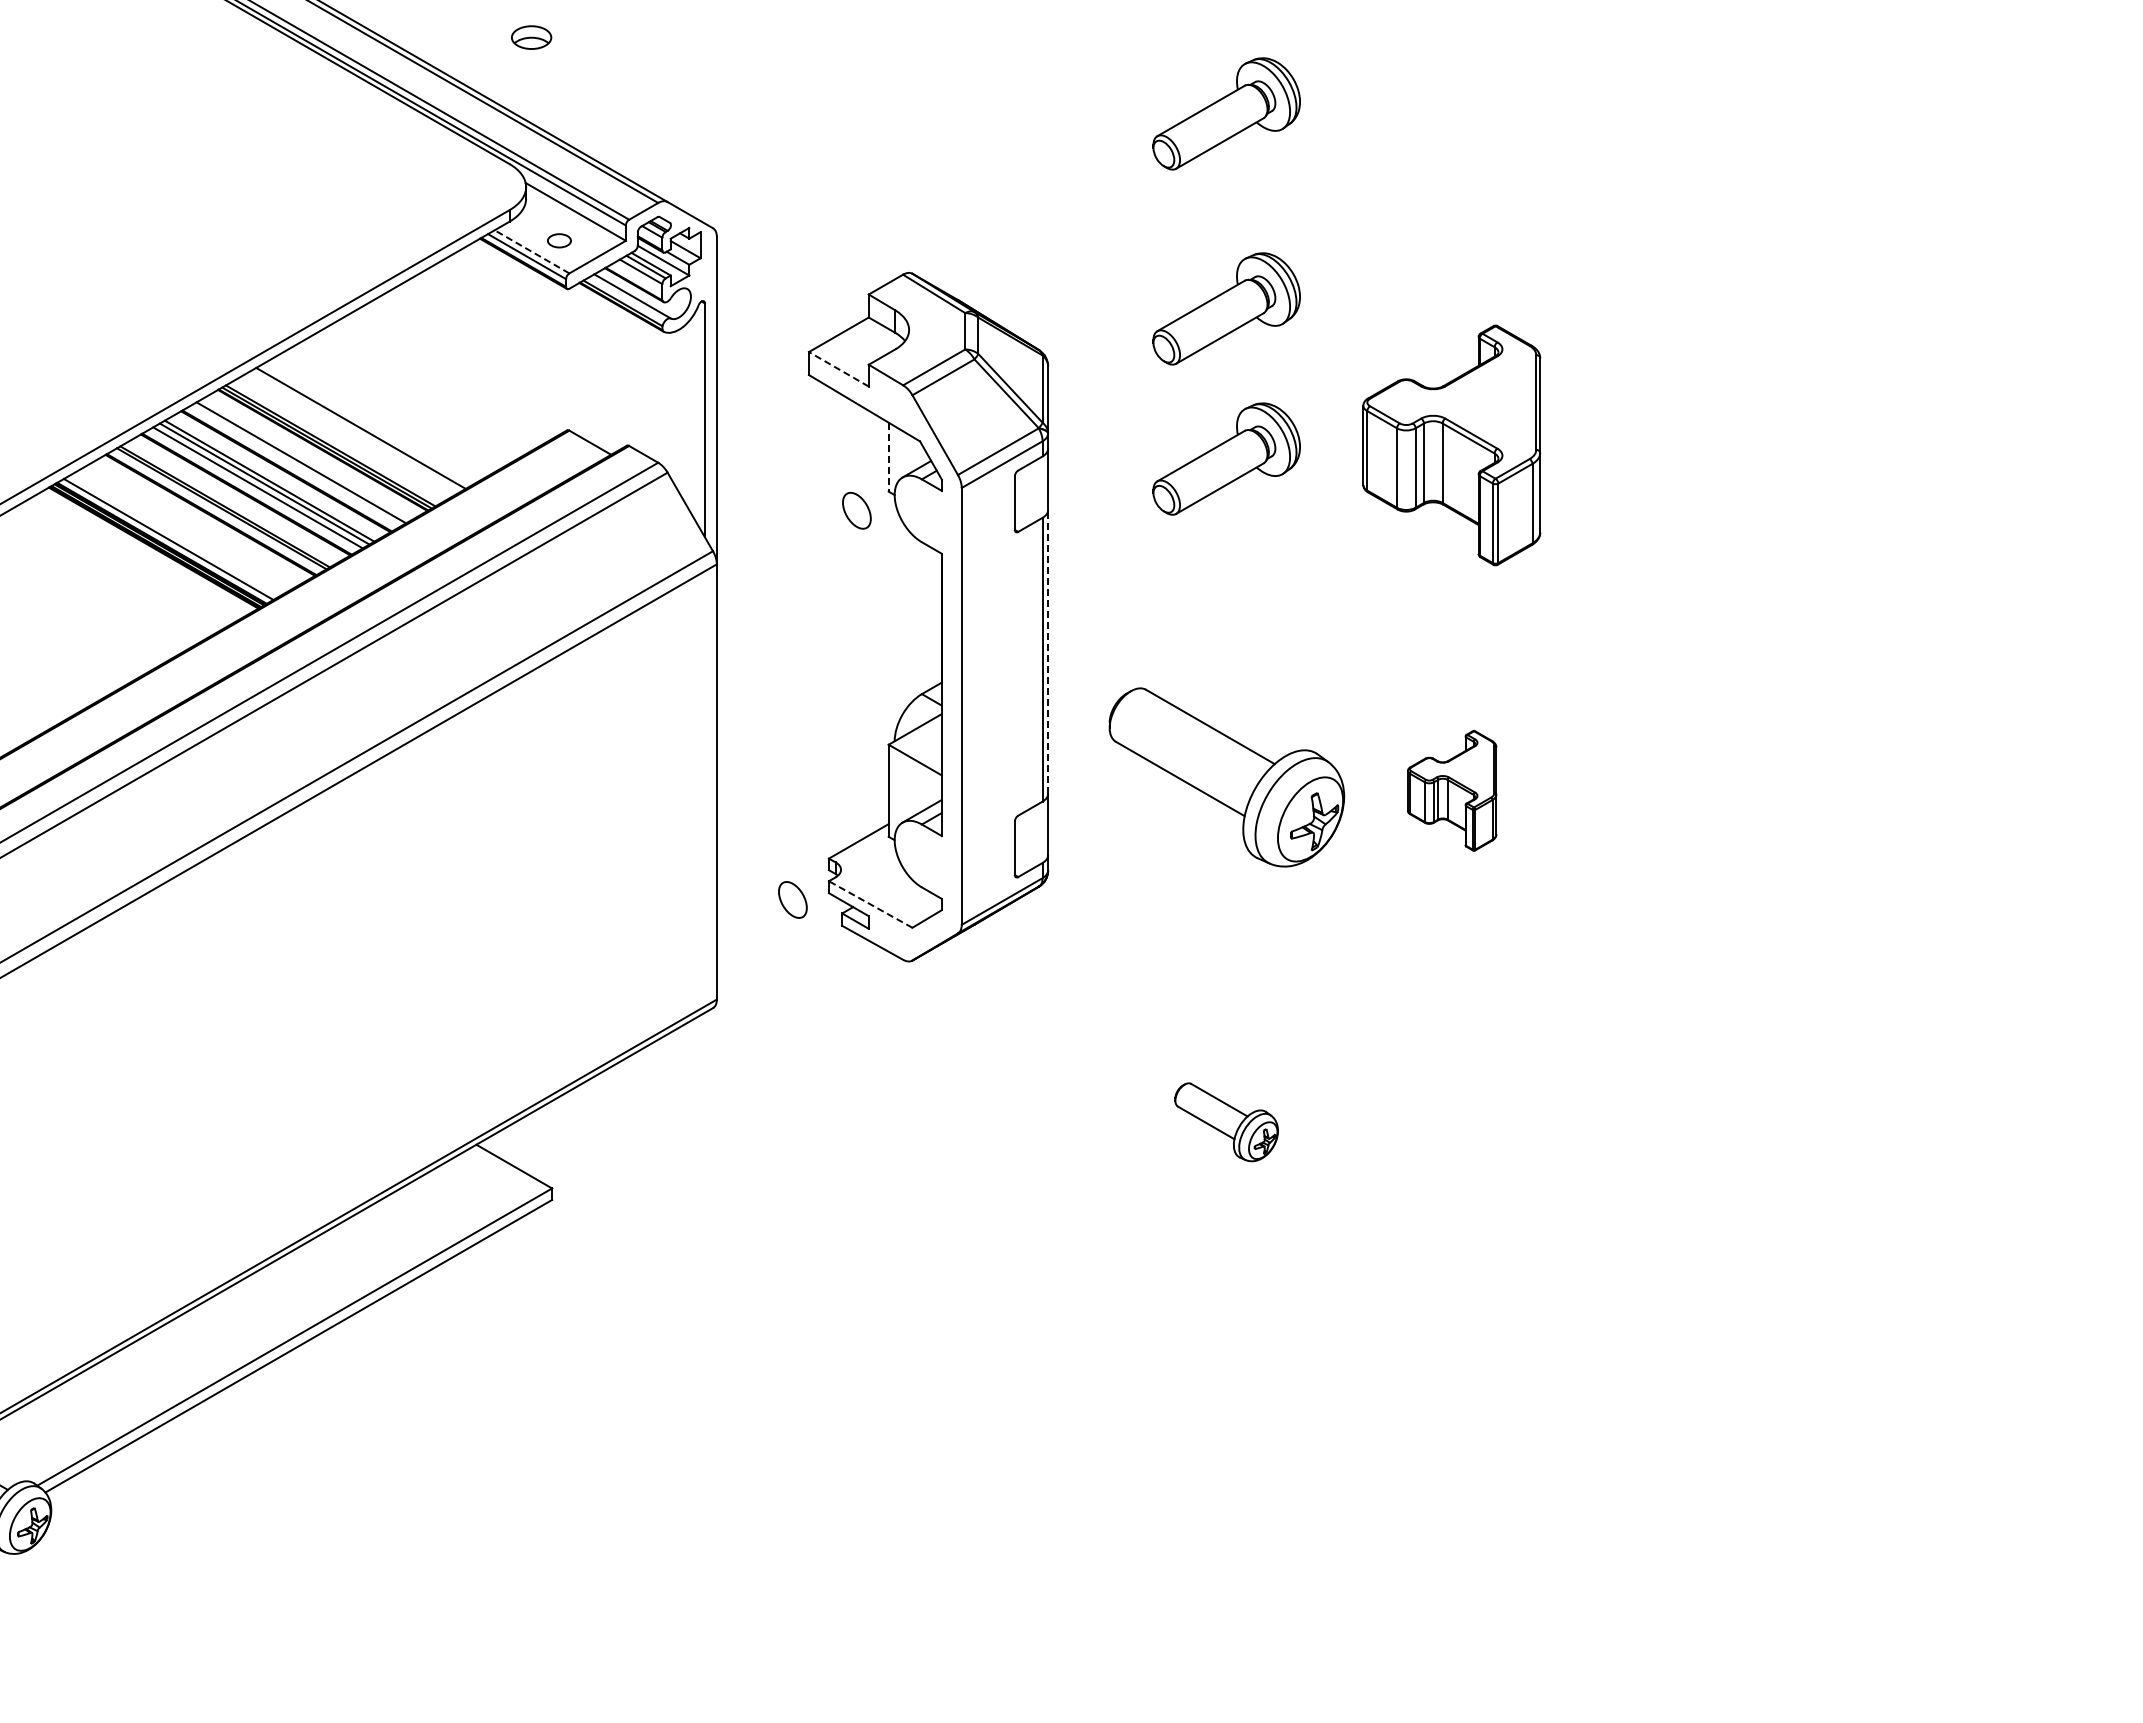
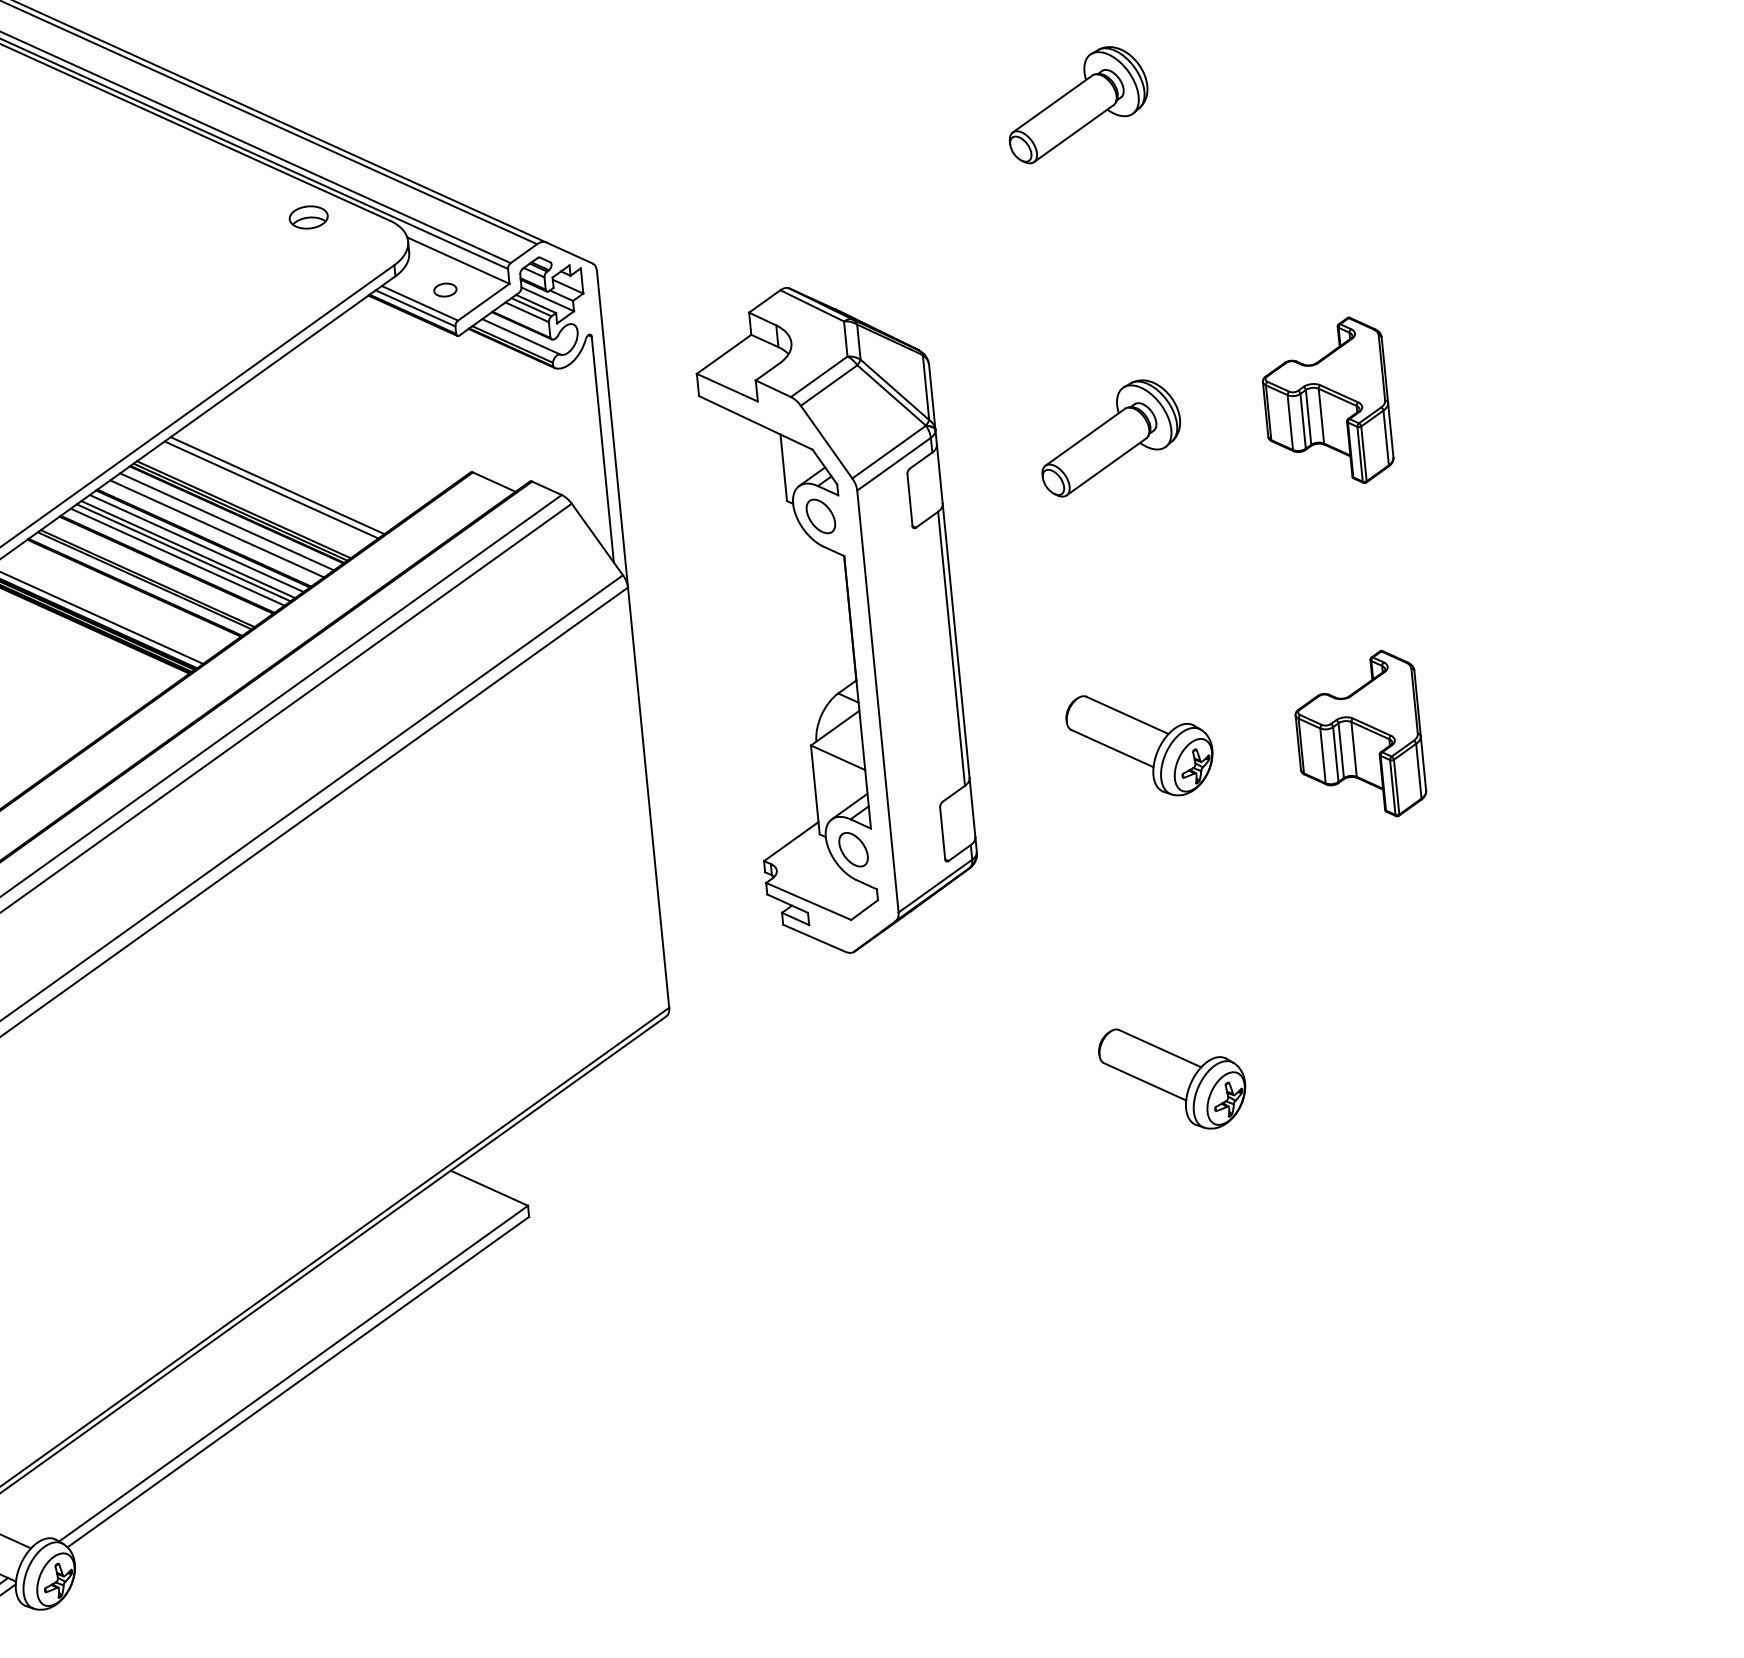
part: (531, 37) -> (308, 217), moved
line: (531, 251) -> (419, 303), dashed -> solid
part: (1226, 308) -> (1095, 292), removed
line: (838, 369) -> (726, 387), dashed -> solid
line: (367, 424) -> (277, 485), added
part: (1452, 445) -> (1327, 403), size x0.71
line: (311, 456) -> (226, 521), added
line: (888, 457) -> (783, 468), dashed -> solid
line: (278, 475) -> (196, 543), added
part: (856, 510) -> (820, 516), moved
line: (1048, 652) -> (956, 641), dashed -> solid
part: (1226, 776) -> (1140, 744), size x0.62
part: (1452, 790) -> (1359, 736), size x1.43
part: (792, 899) -> (853, 849), moved
line: (870, 904) -> (808, 901), dashed -> solid
part: (1226, 1121) -> (1172, 1077), size x1.43

